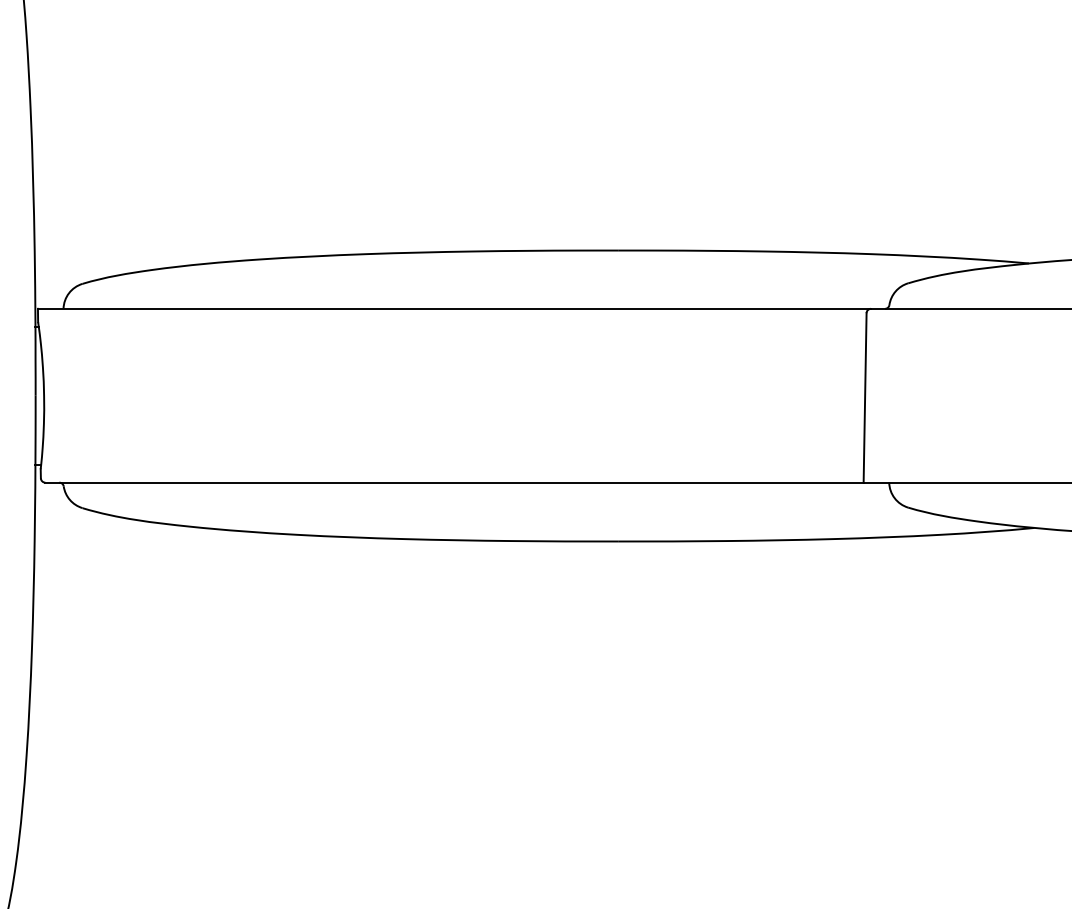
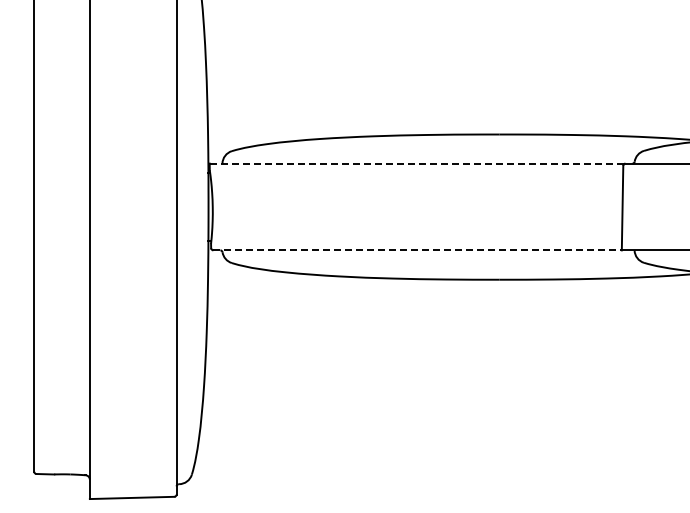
line: (454, 308) -> (417, 163), solid -> dashed
line: (456, 482) -> (418, 250), solid -> dashed

